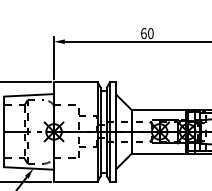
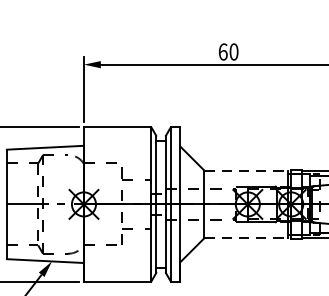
line: (158, 110) -> (245, 171), solid -> dashed
line: (158, 153) -> (245, 237), solid -> dashed

